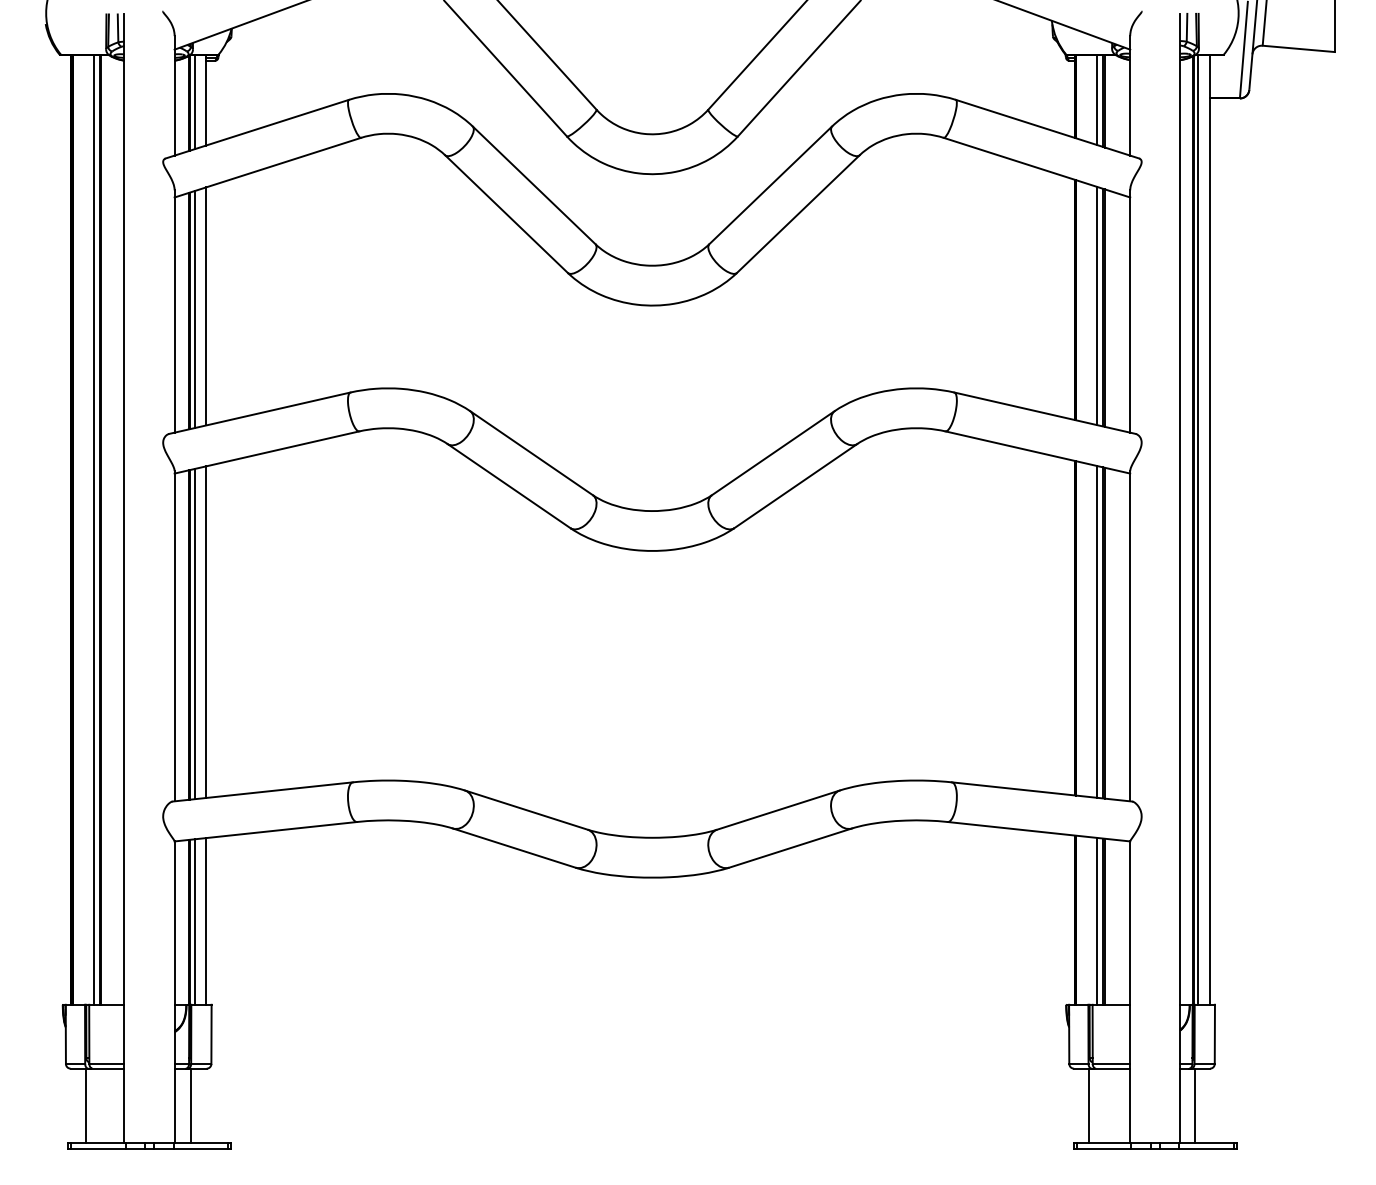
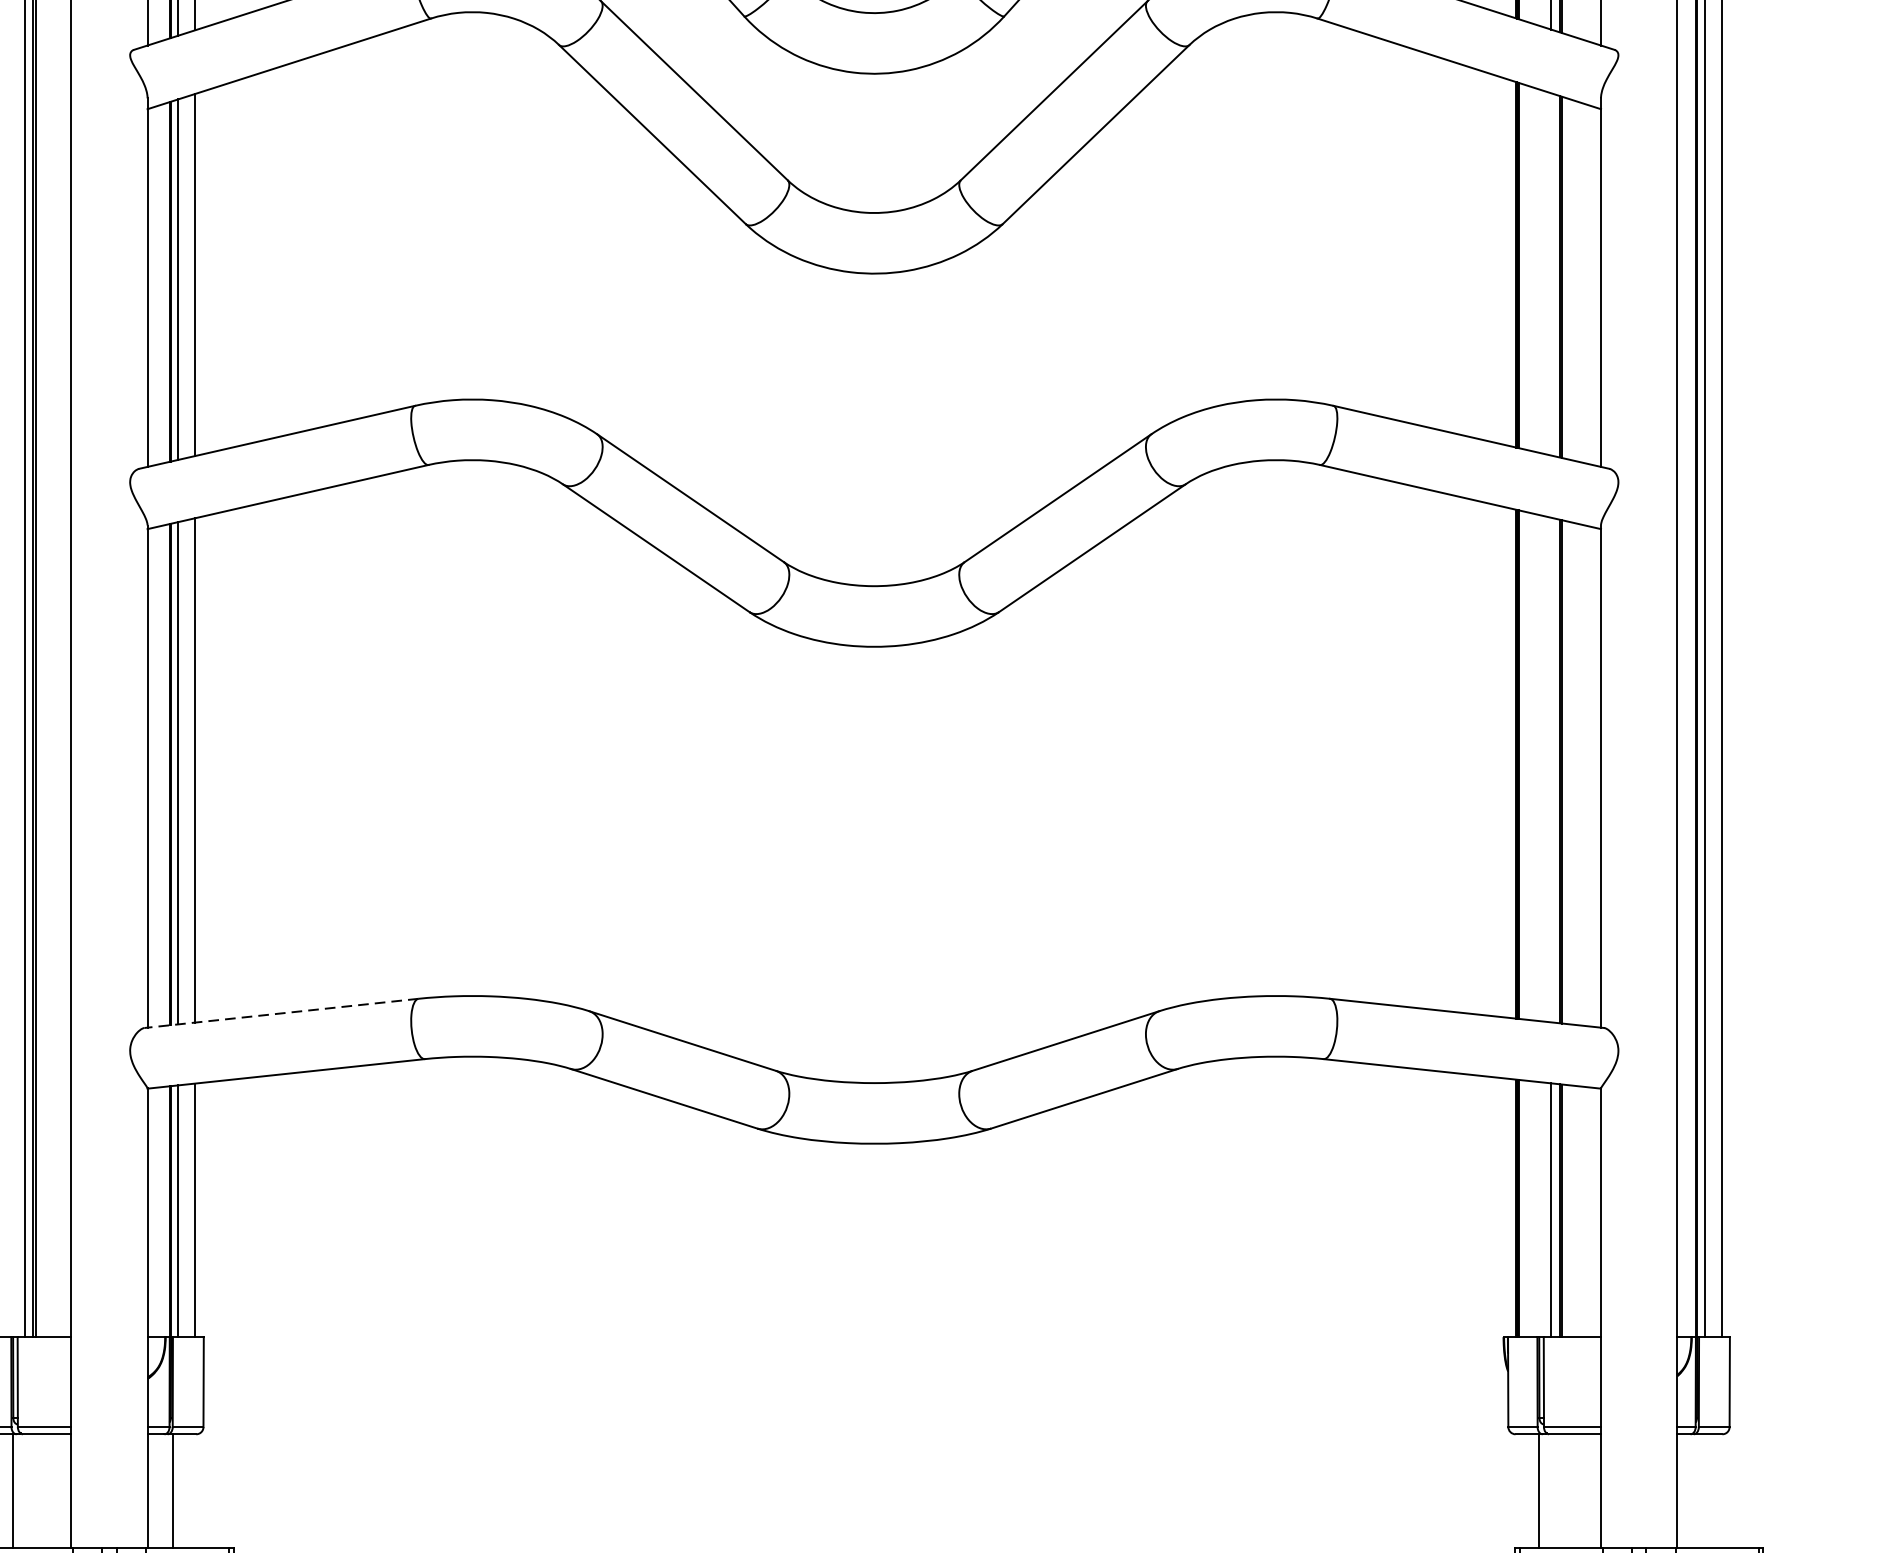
line: (1097, 305) -> (1551, 273), removed
line: (1097, 631) -> (1551, 769), removed
line: (262, 791) -> (281, 1012), solid -> dashed
line: (1194, 1105) -> (1698, 1490), removed

